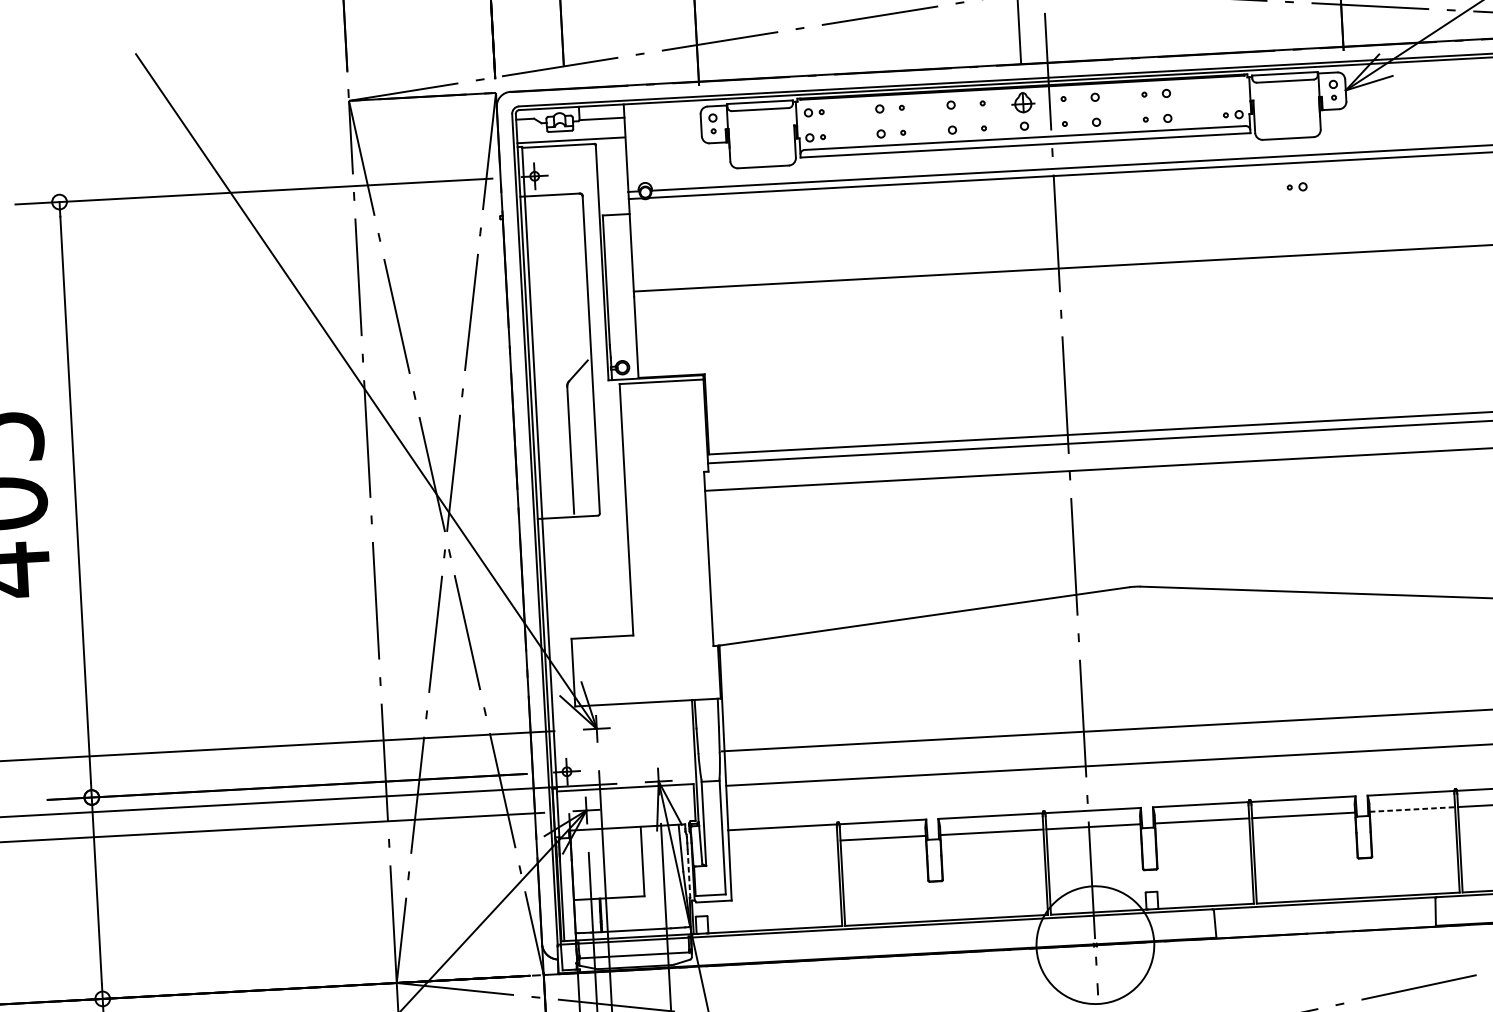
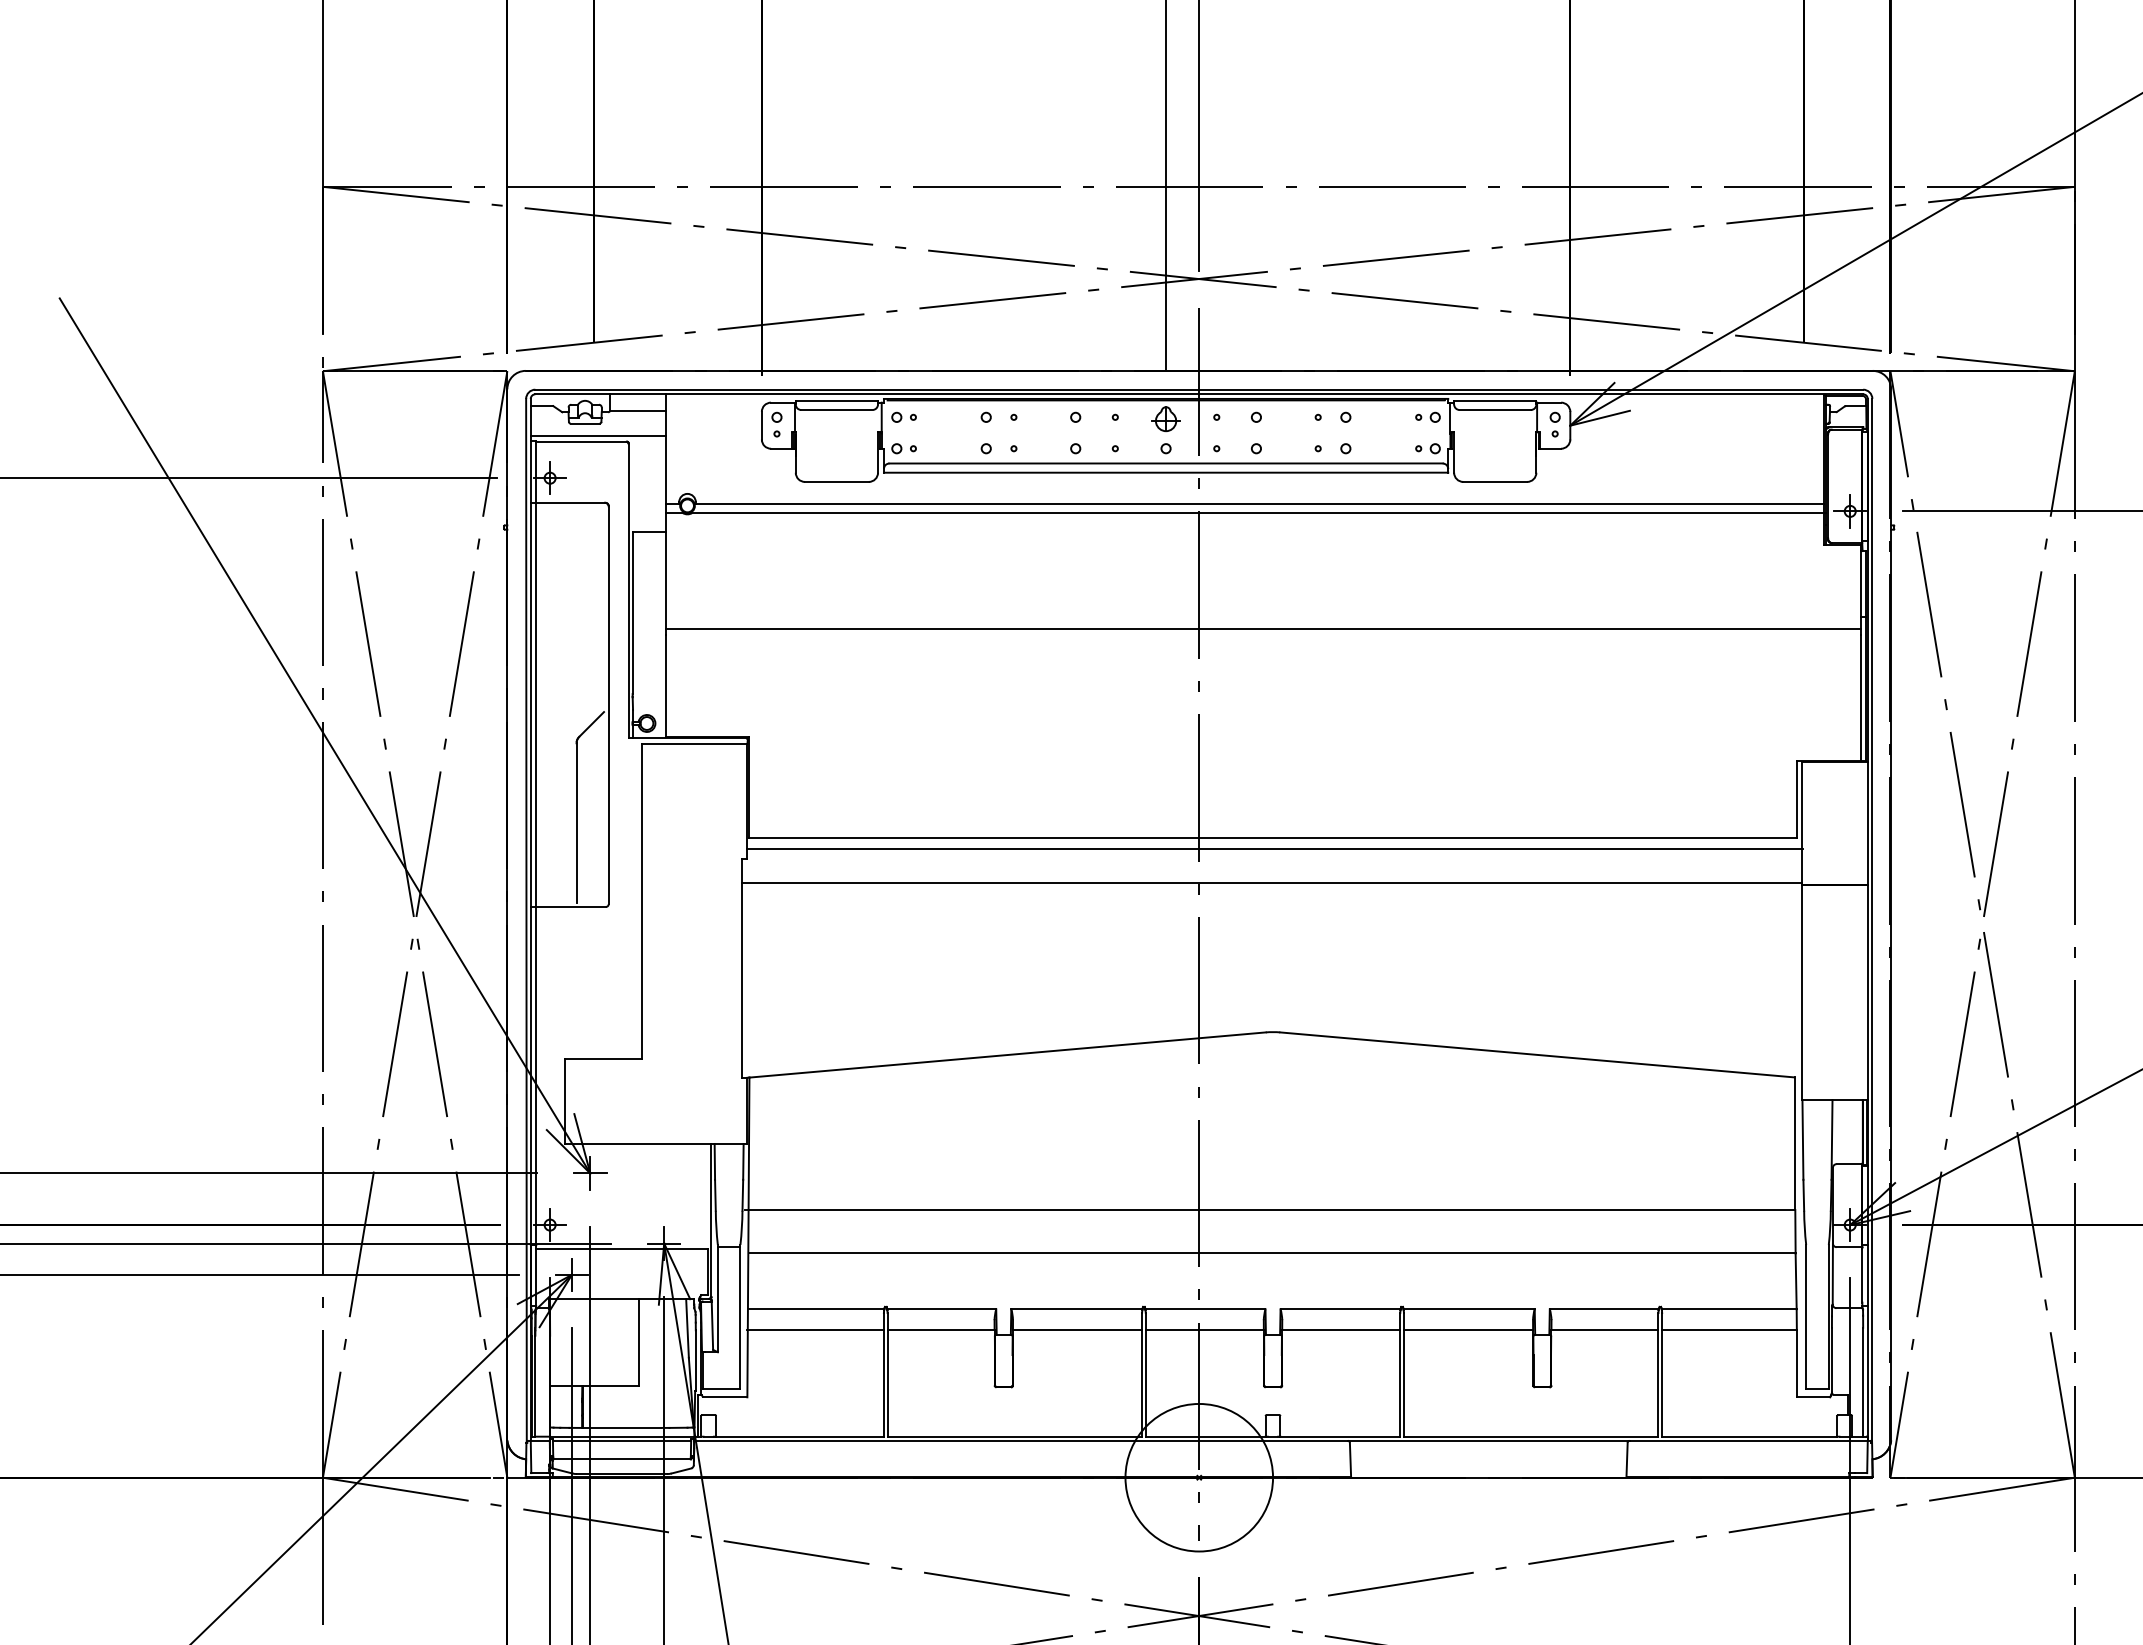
part: (1296, 186) -> (1427, 416), moved
line: (1412, 809) -> (1605, 1329), dashed -> solid
line: (783, 843) -> (815, 1329), added
line: (688, 874) -> (695, 1361), dashed -> solid

